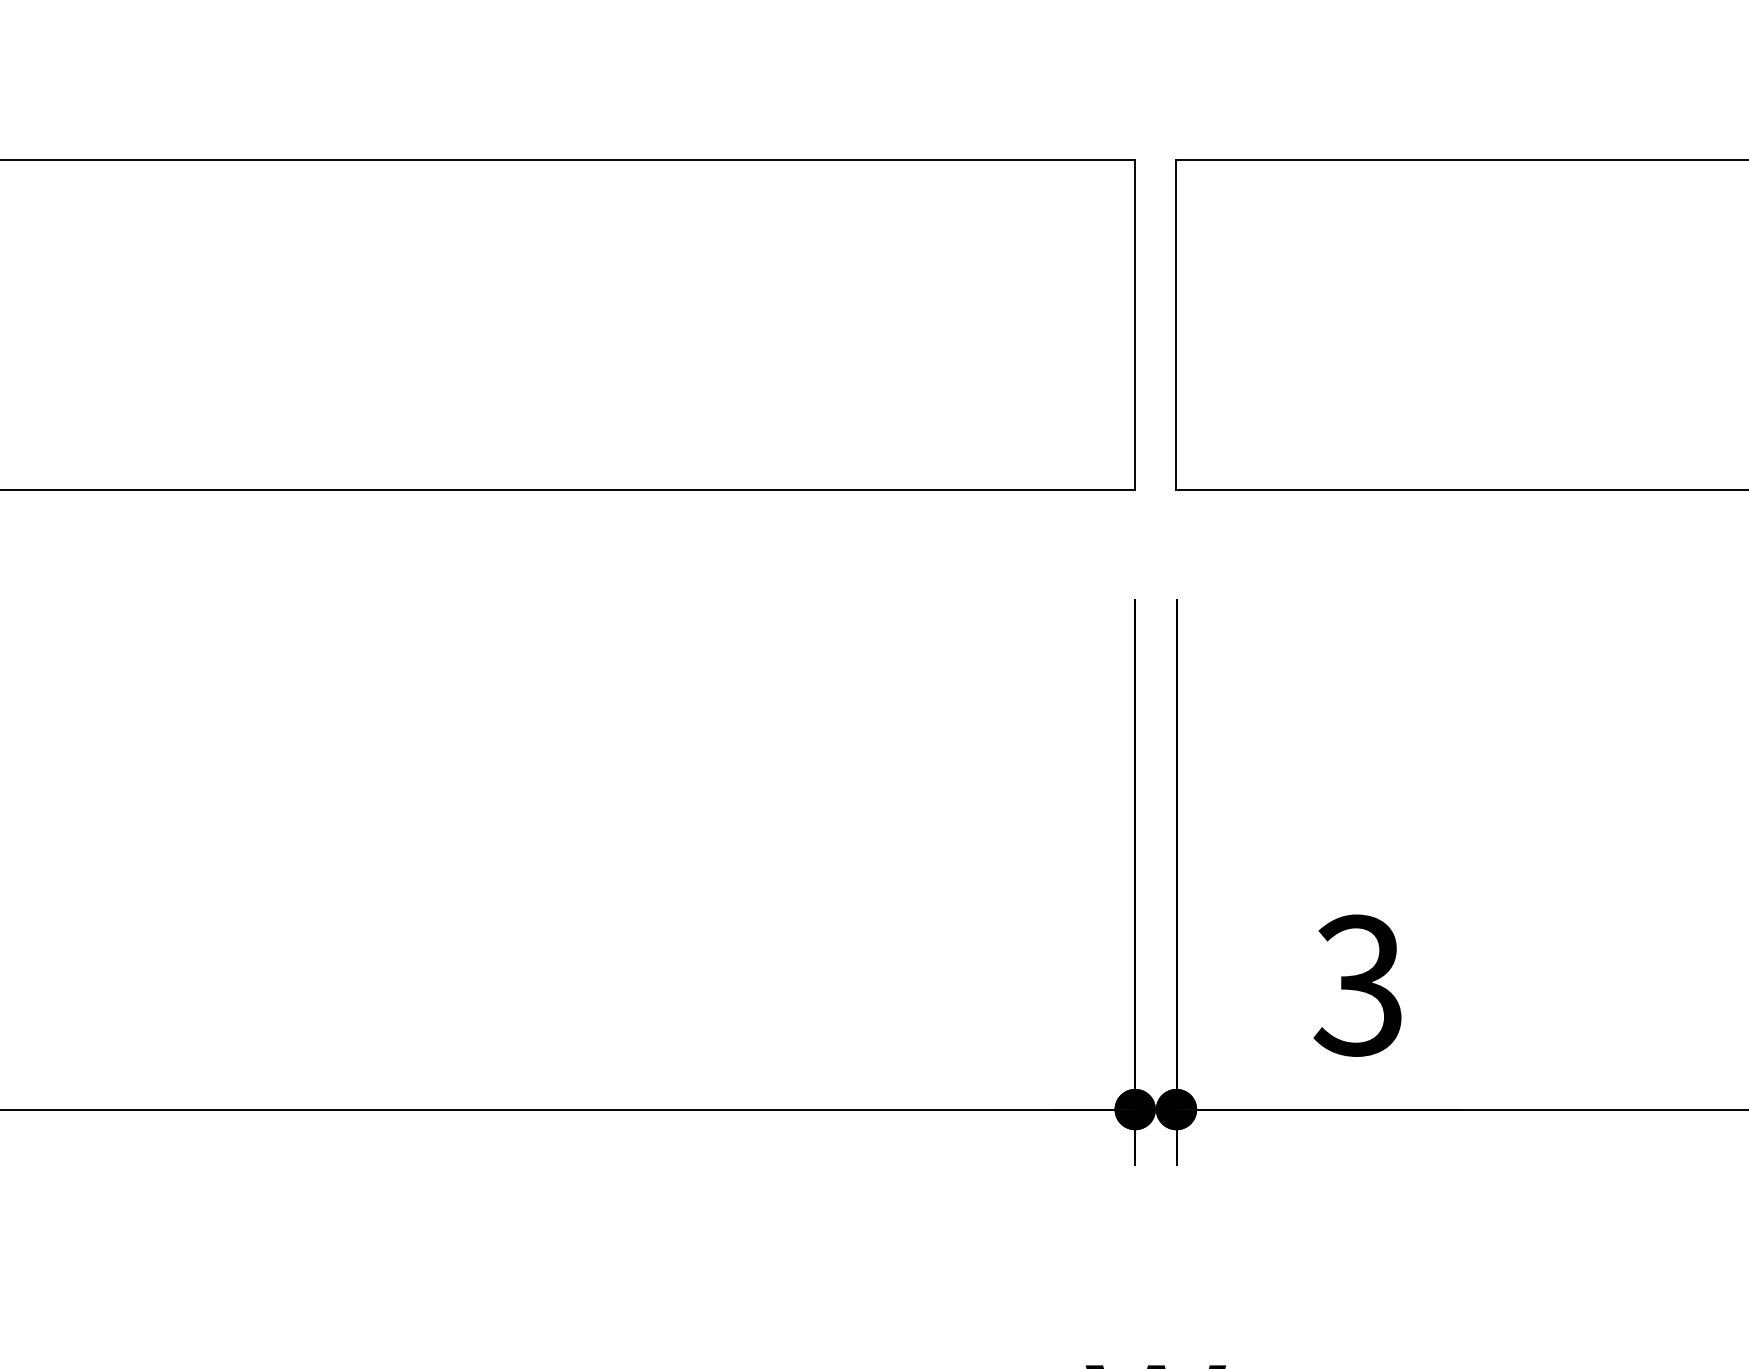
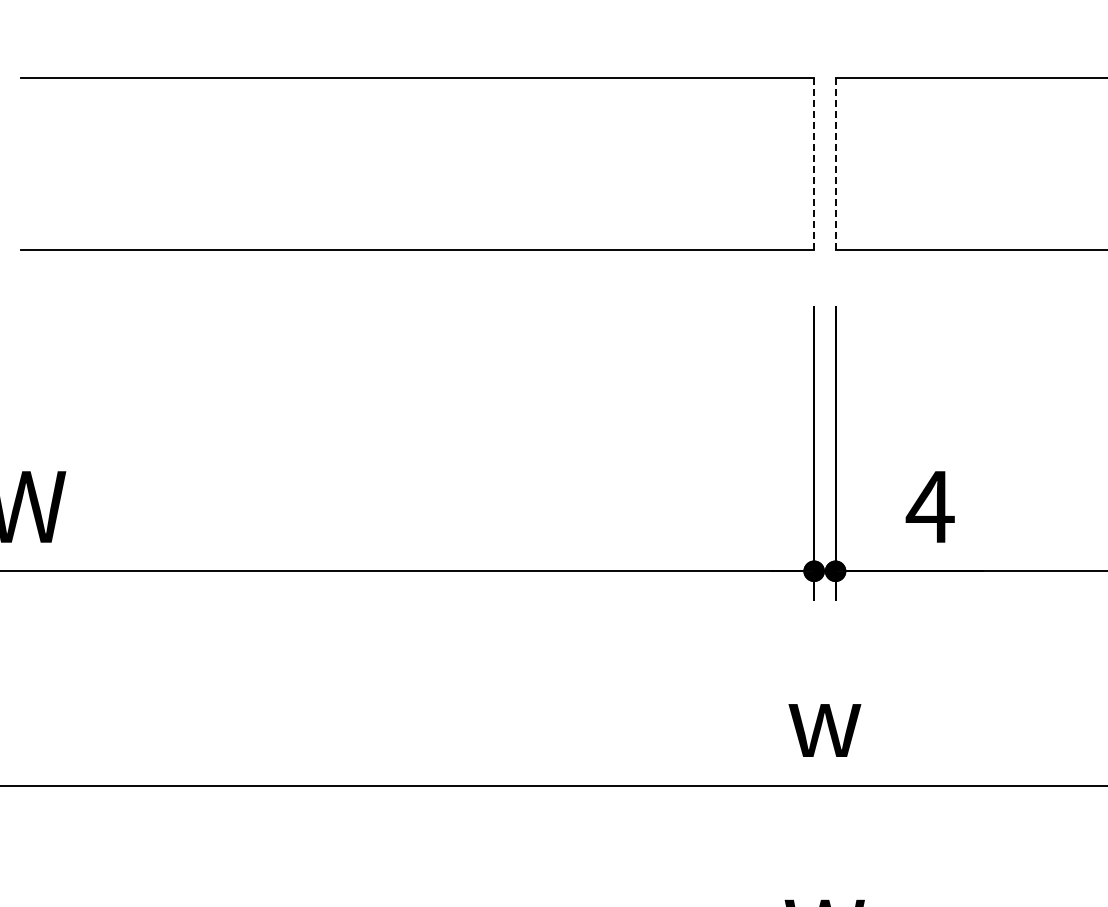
line: (1135, 326) -> (814, 164), solid -> dashed
line: (1176, 326) -> (835, 164), solid -> dashed
text: (1357, 984) -> (929, 506), 3 -> 4

